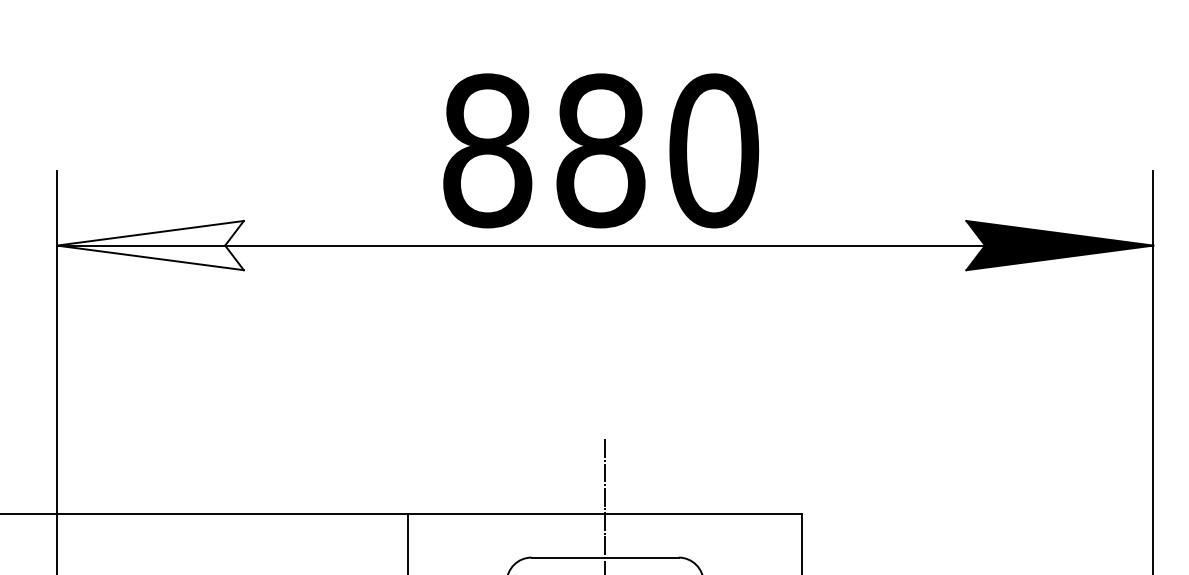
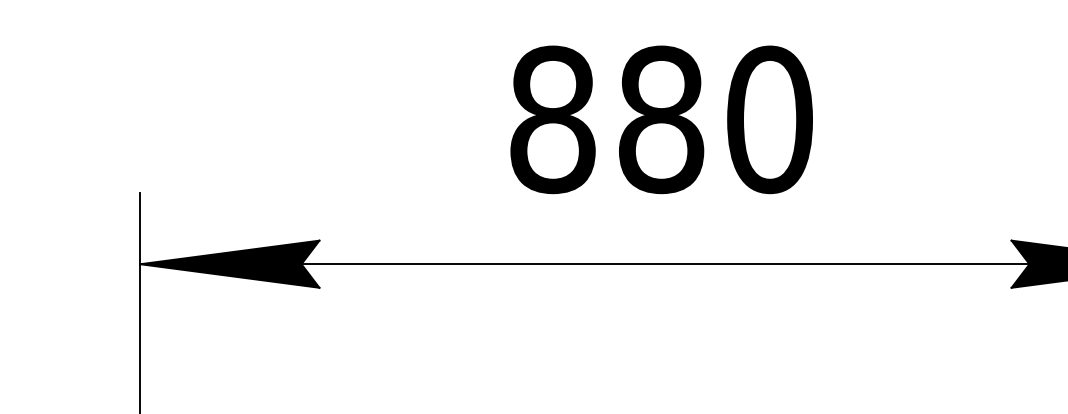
text: (601, 150) -> (662, 119), moved
fill: (149, 245) -> (229, 264), added

